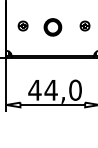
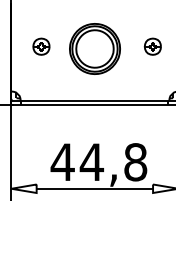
part: (52, 27) -> (94, 49), size x1.67
text: (75, 90) -> (135, 162), 44,0 -> 44,8

